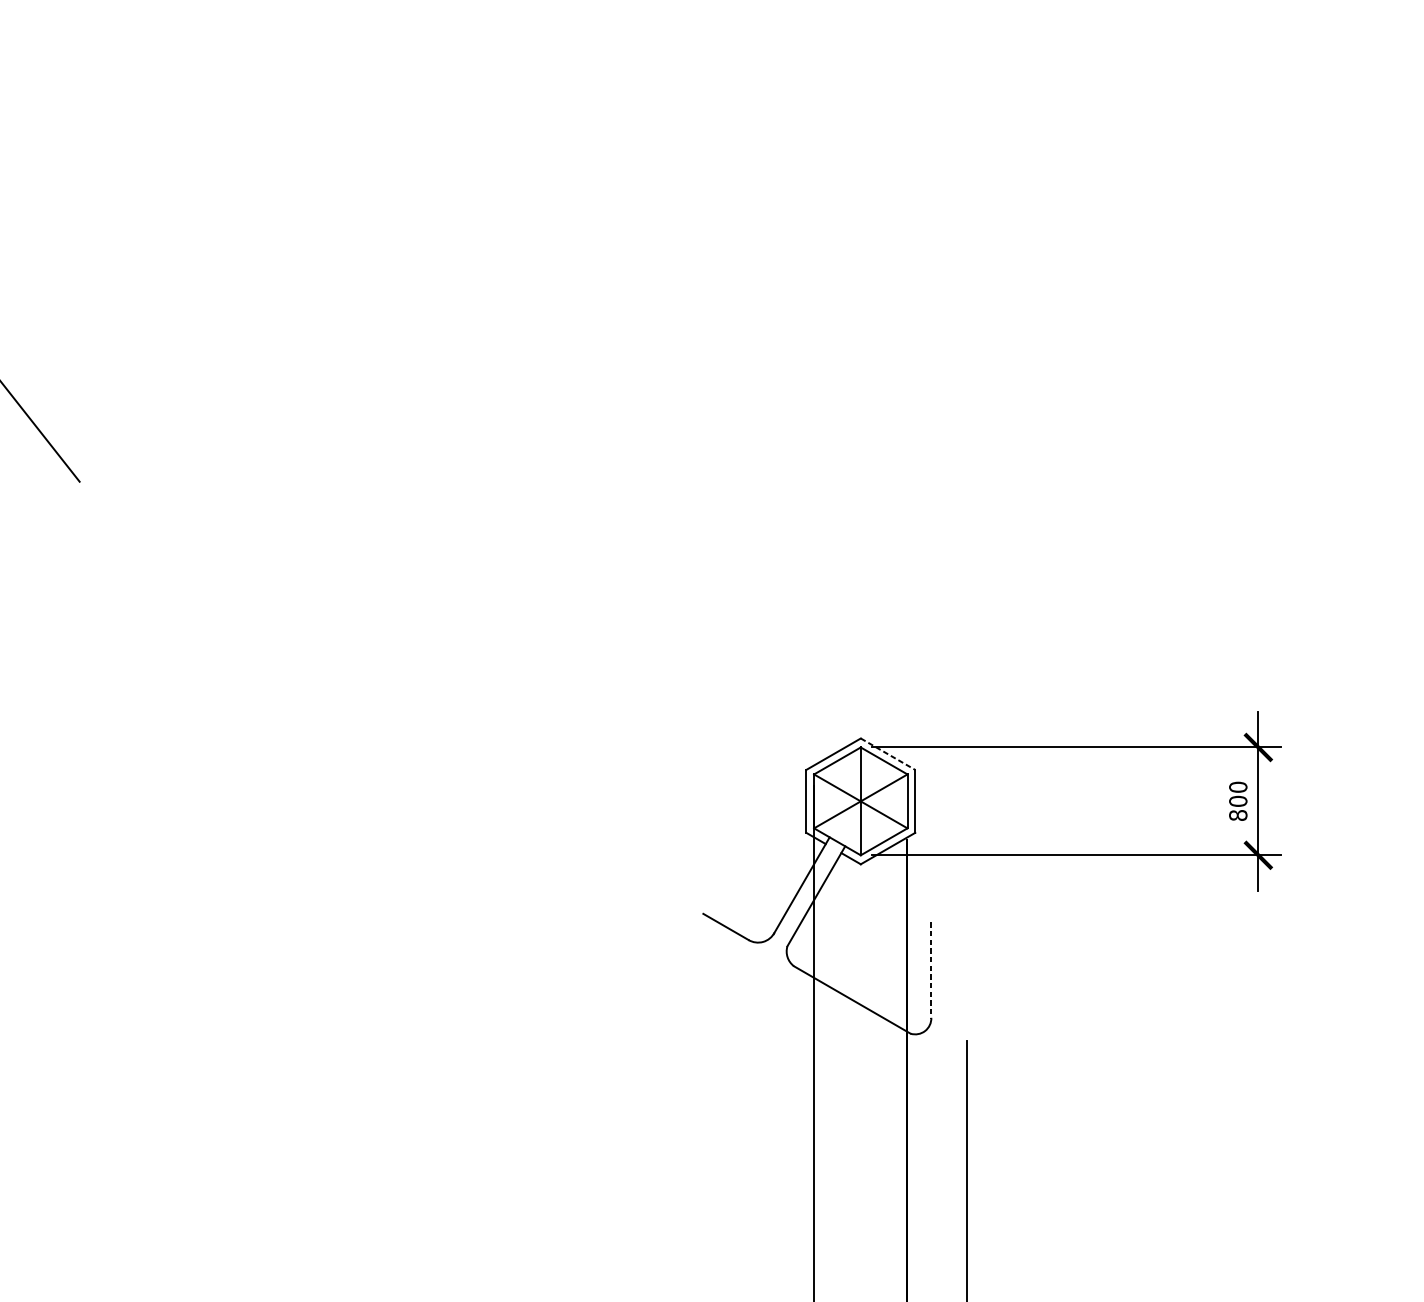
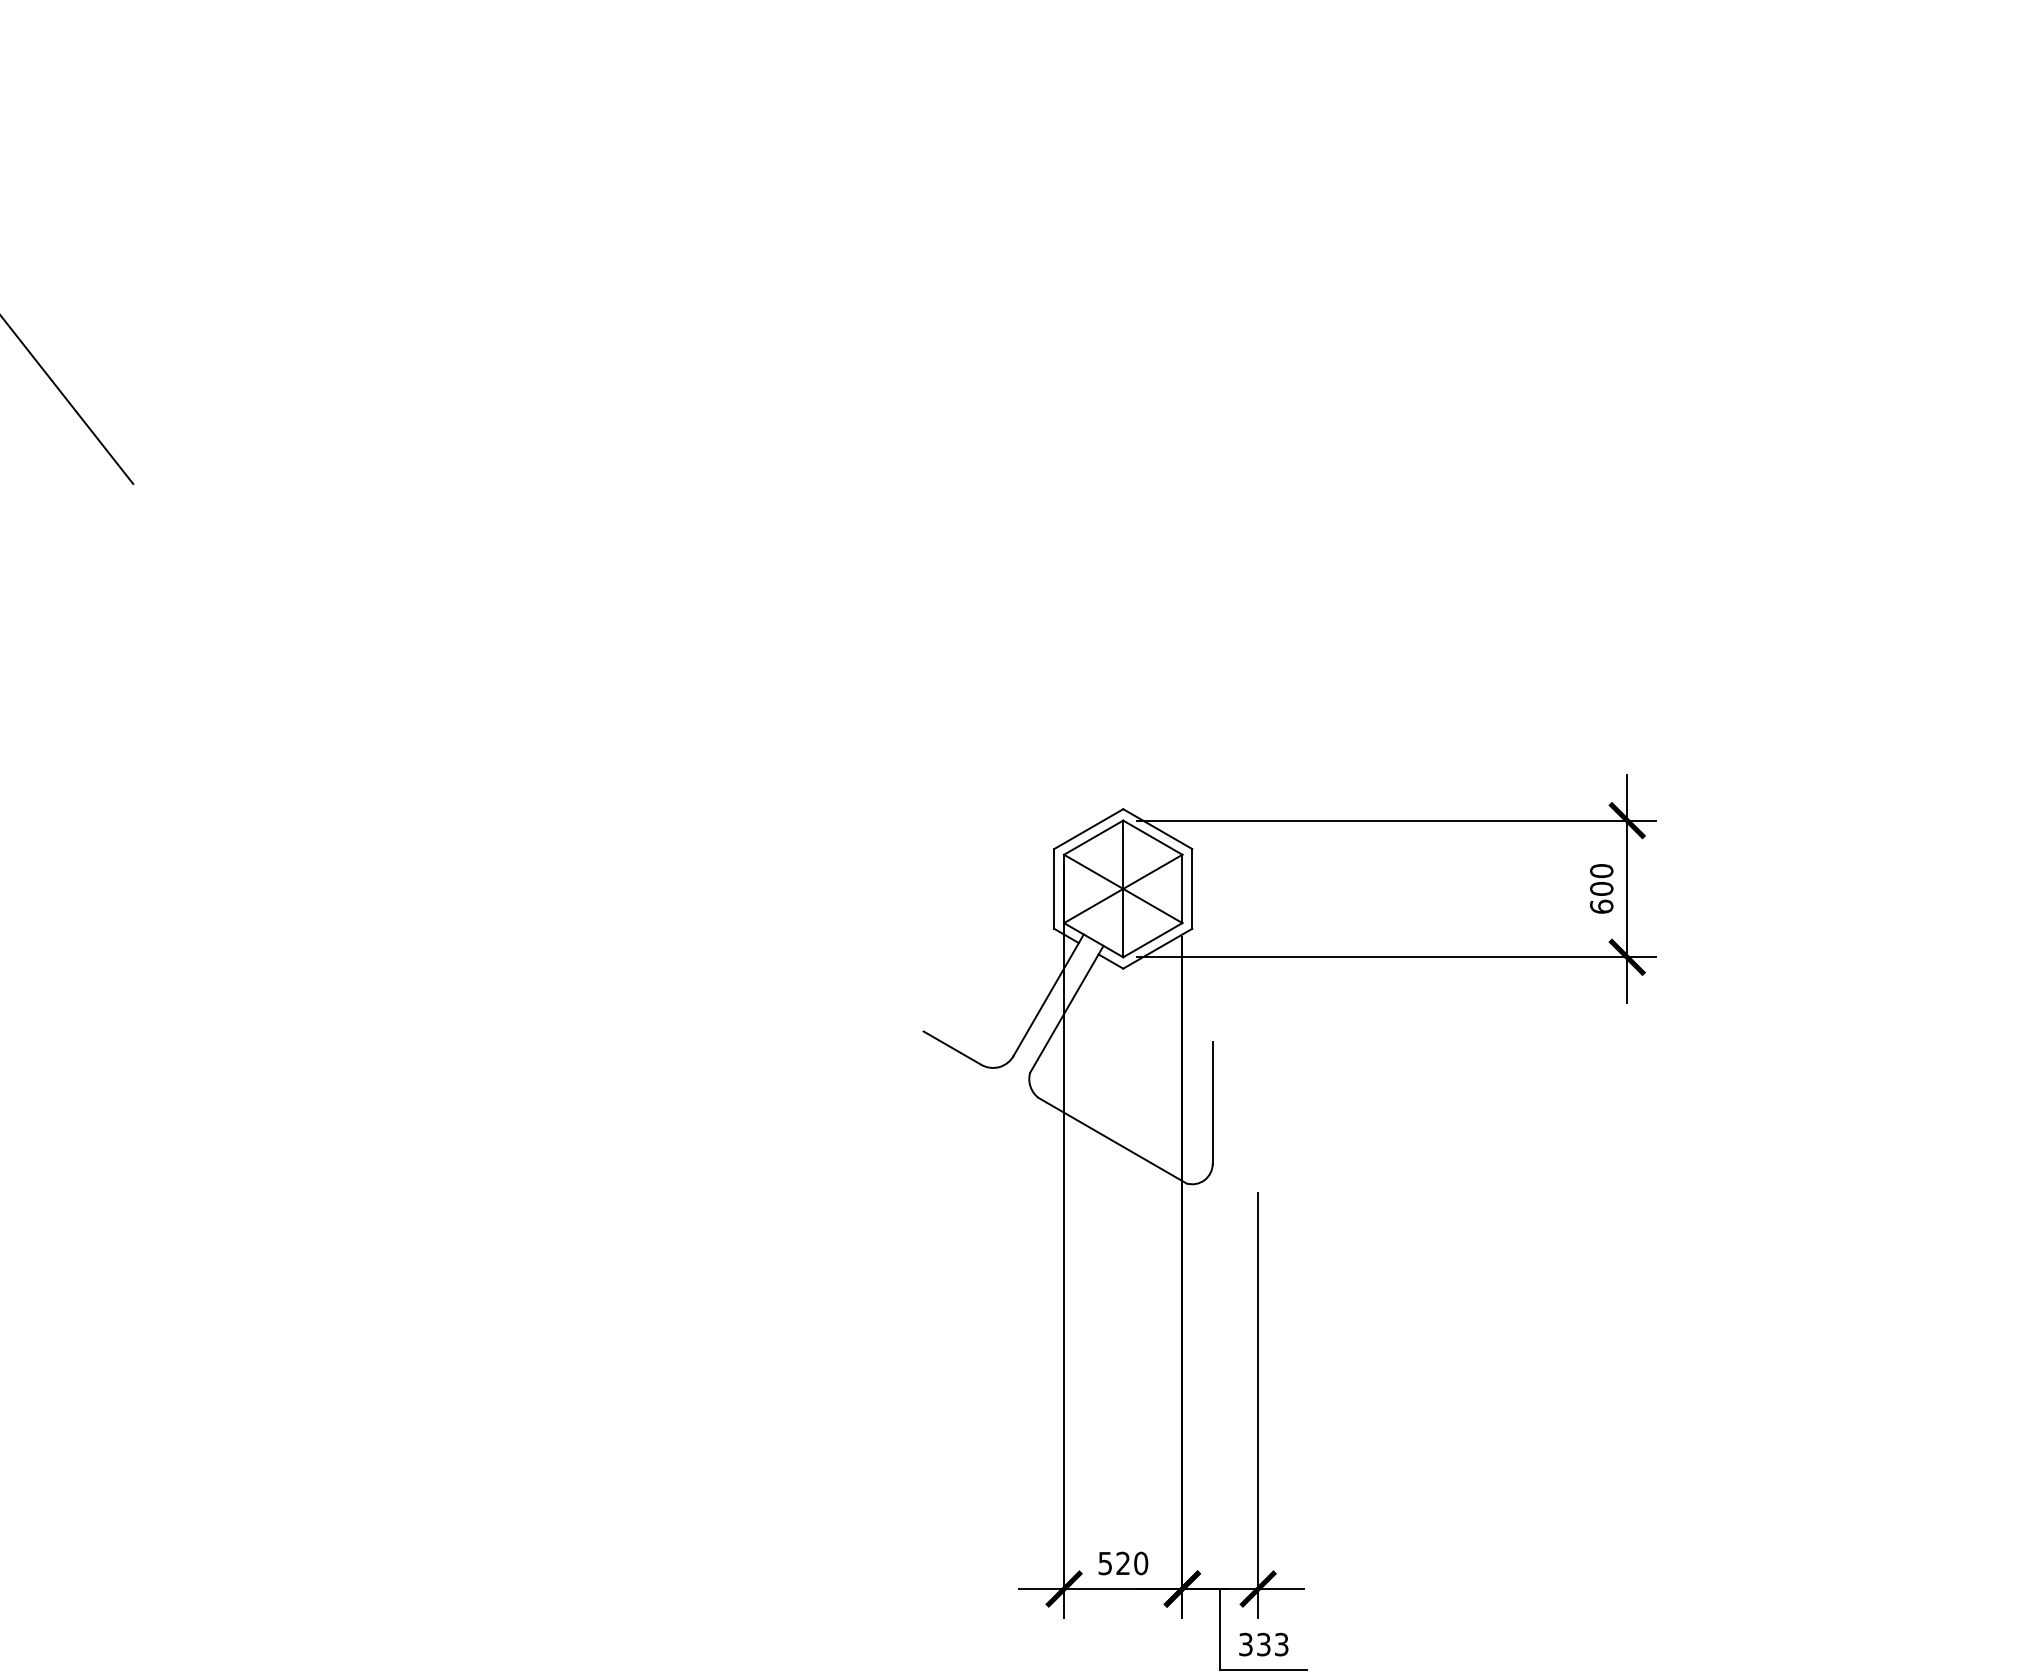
line: (887, 754) -> (1157, 829), dashed -> solid
text: (1238, 815) -> (1601, 906), 800 -> 600
line: (931, 970) -> (1212, 1103), dashed -> solid

